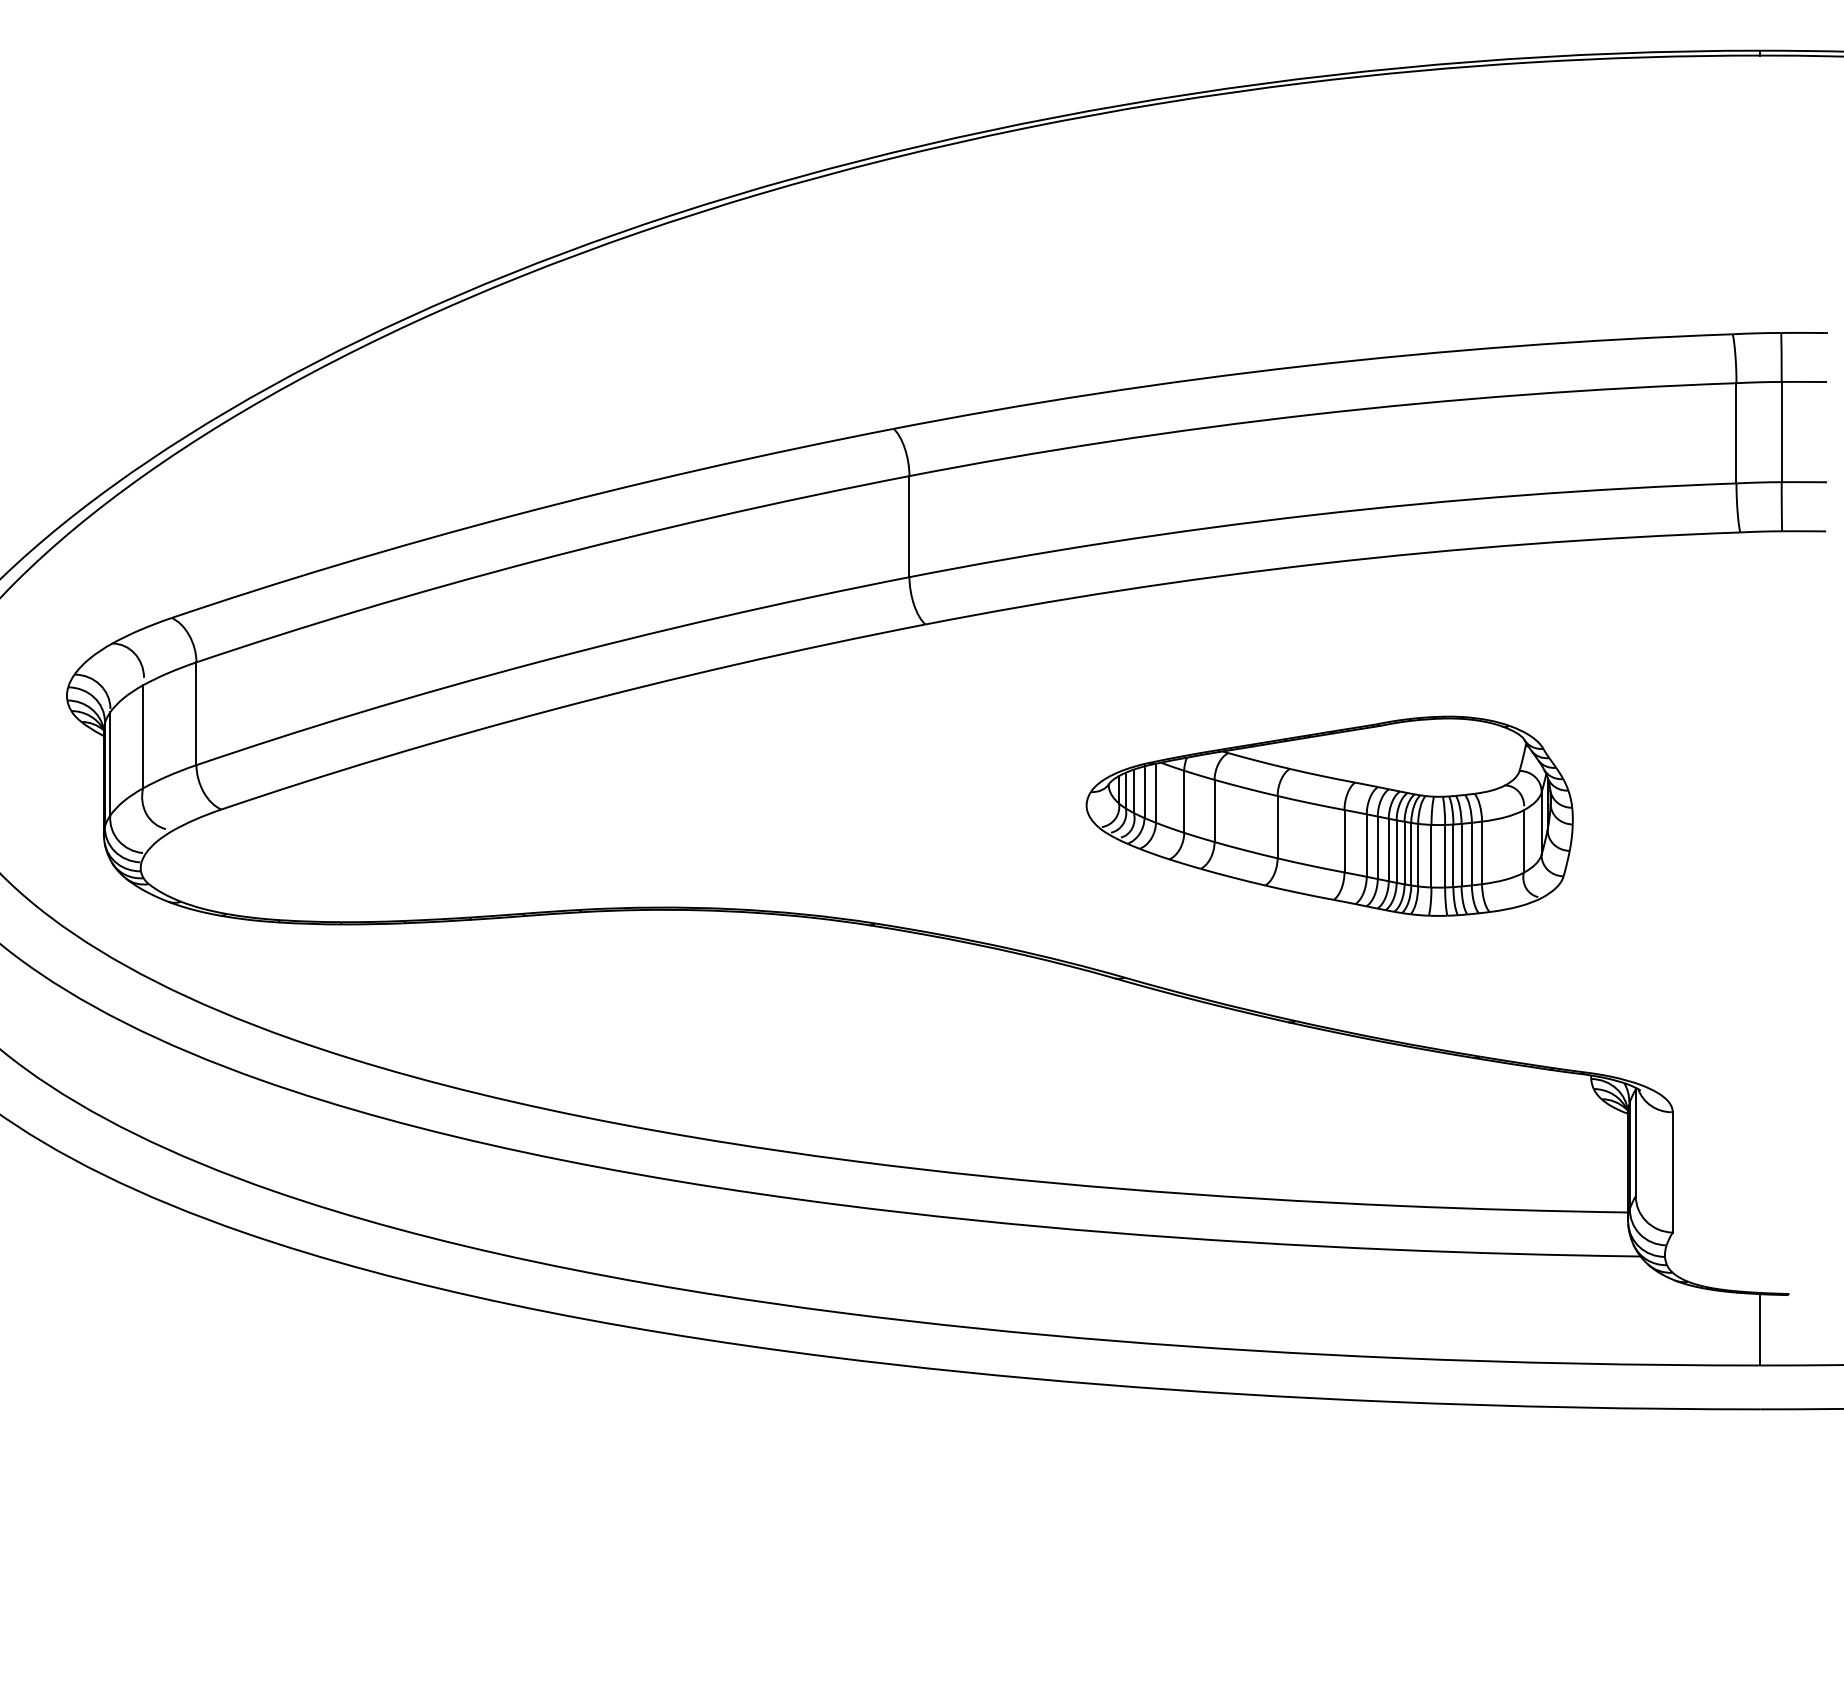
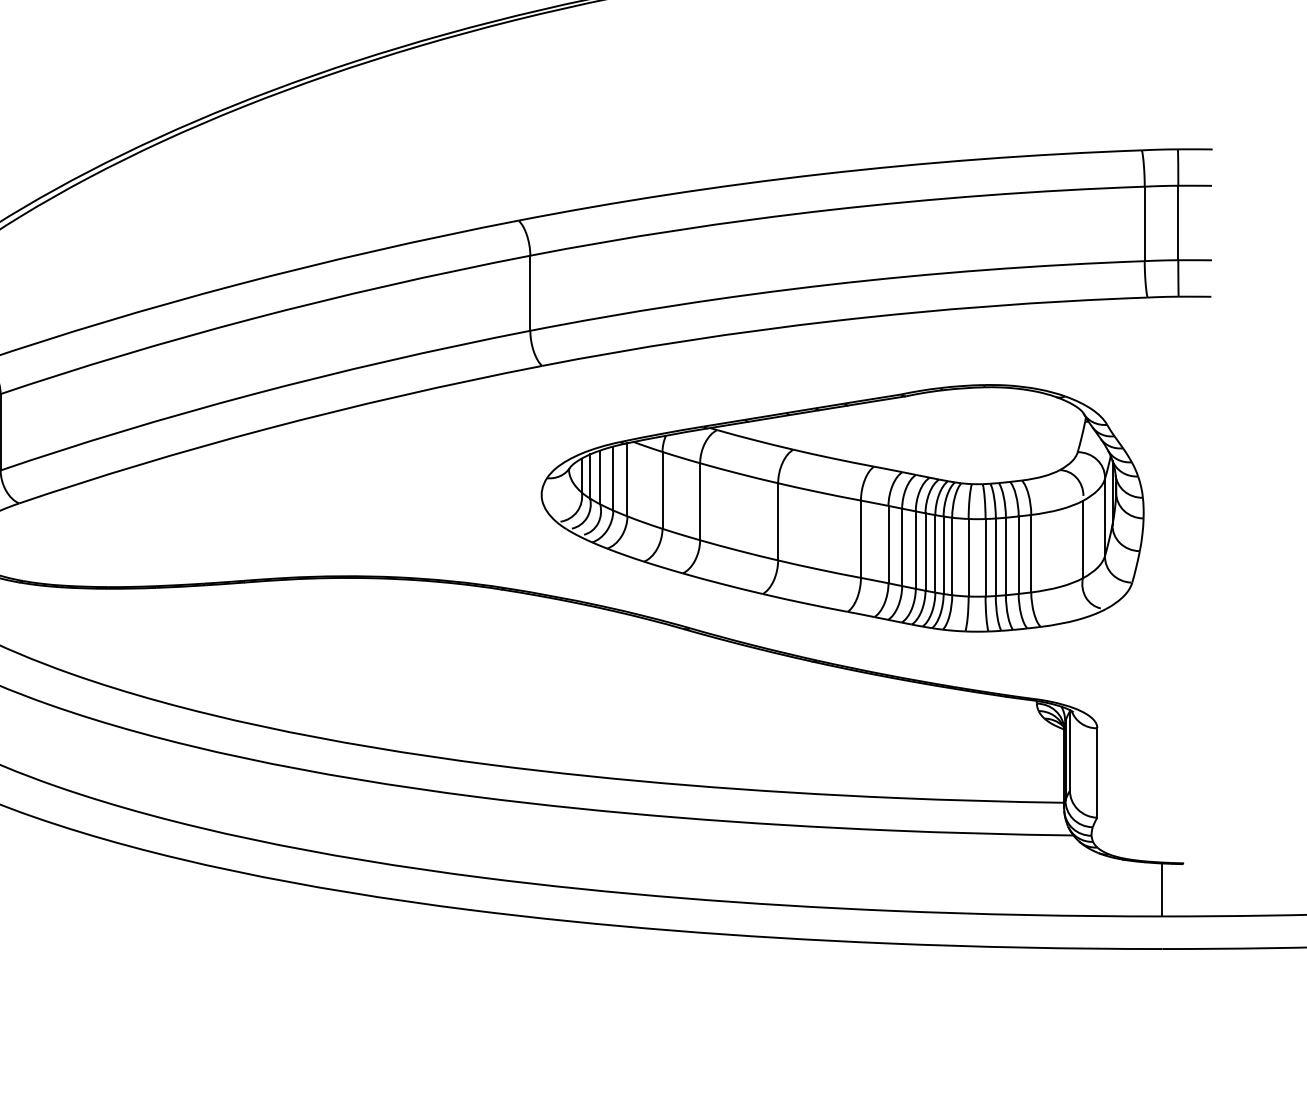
part: (1329, 816) -> (842, 508), size x1.67

